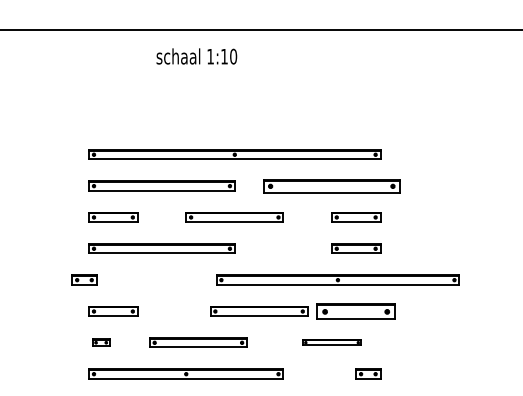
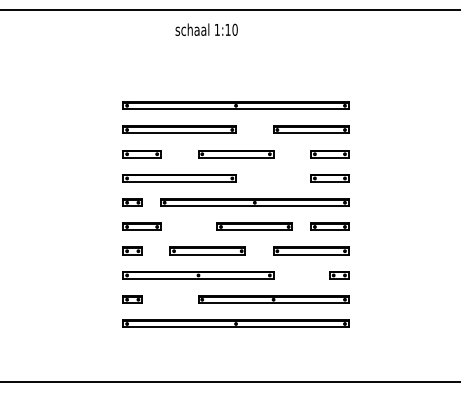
part: (332, 185) -> (311, 129), size x0.71
part: (84, 279) -> (132, 202), moved
part: (337, 279) -> (254, 202), moved
part: (355, 310) -> (329, 226), size x0.62
part: (100, 341) -> (132, 250), size x1.43
part: (332, 341) -> (311, 250), size x1.67

